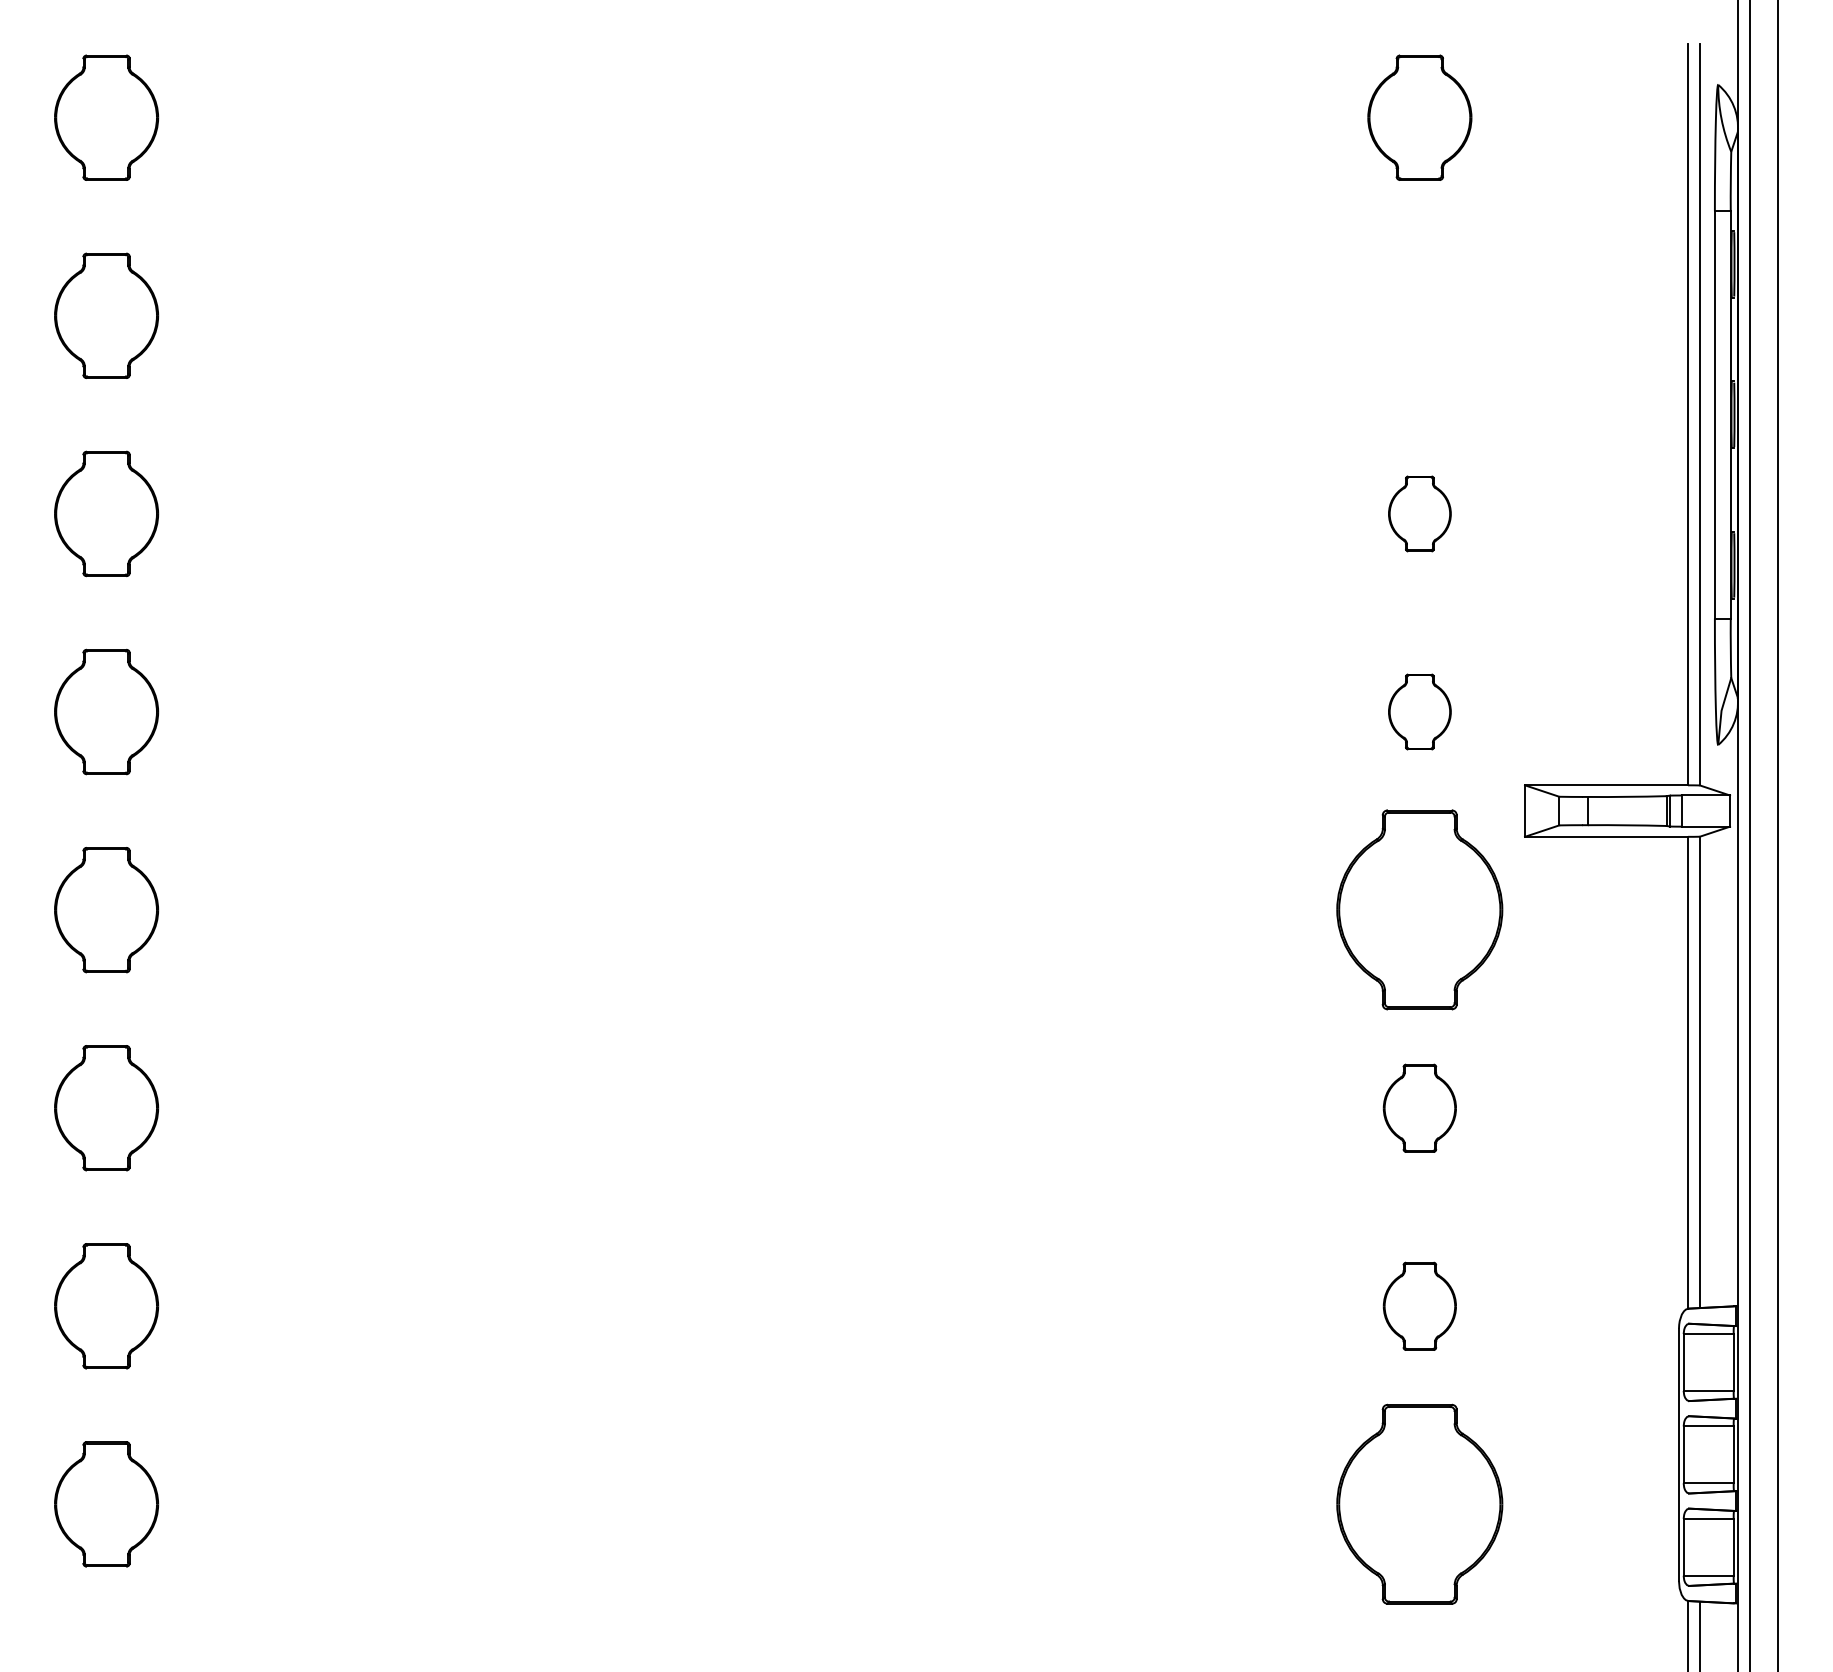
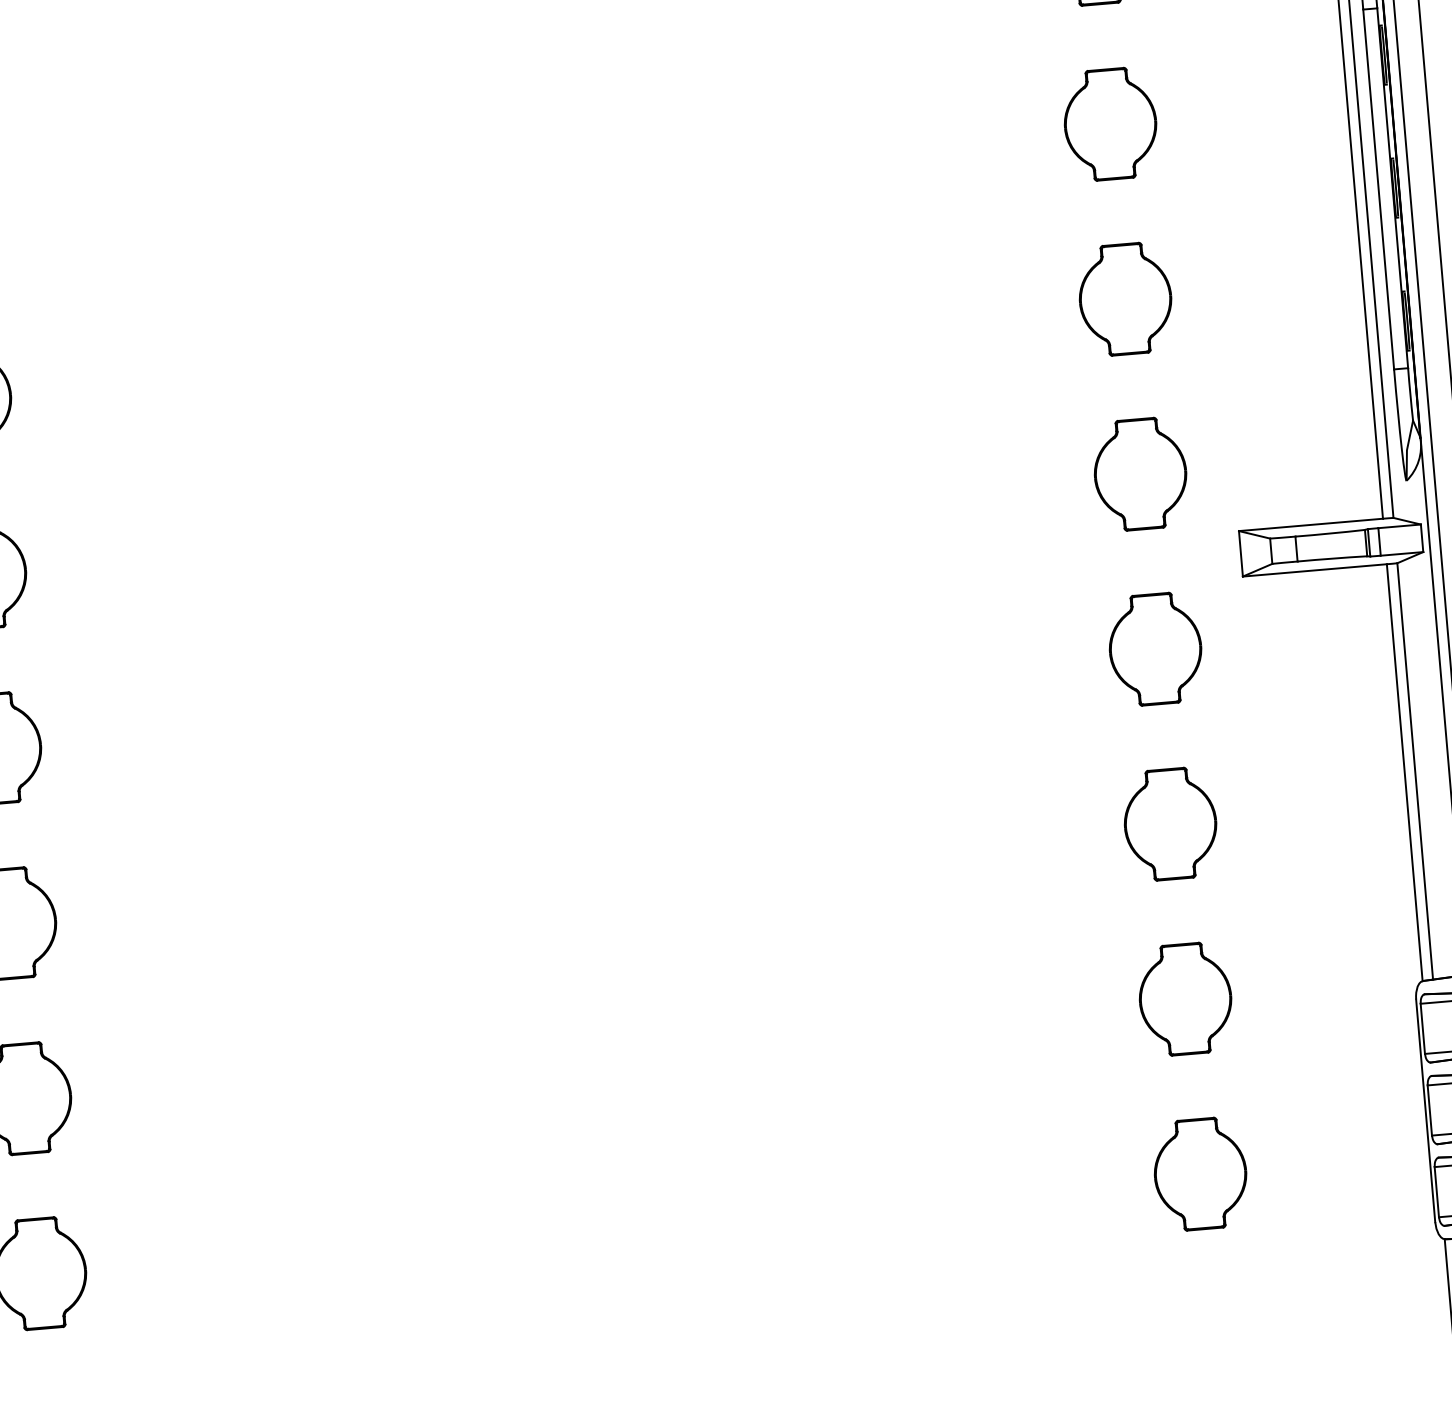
part: (1419, 315) -> (1110, 124), added
part: (1419, 513) -> (1125, 298), size x1.67
part: (1419, 711) -> (1140, 473), size x1.67
part: (1419, 910) -> (1155, 649), size x0.62
part: (1419, 1108) -> (1170, 824), size x1.43
part: (1419, 1306) -> (1185, 999), size x1.43
part: (1419, 1504) -> (1200, 1174), size x0.62

